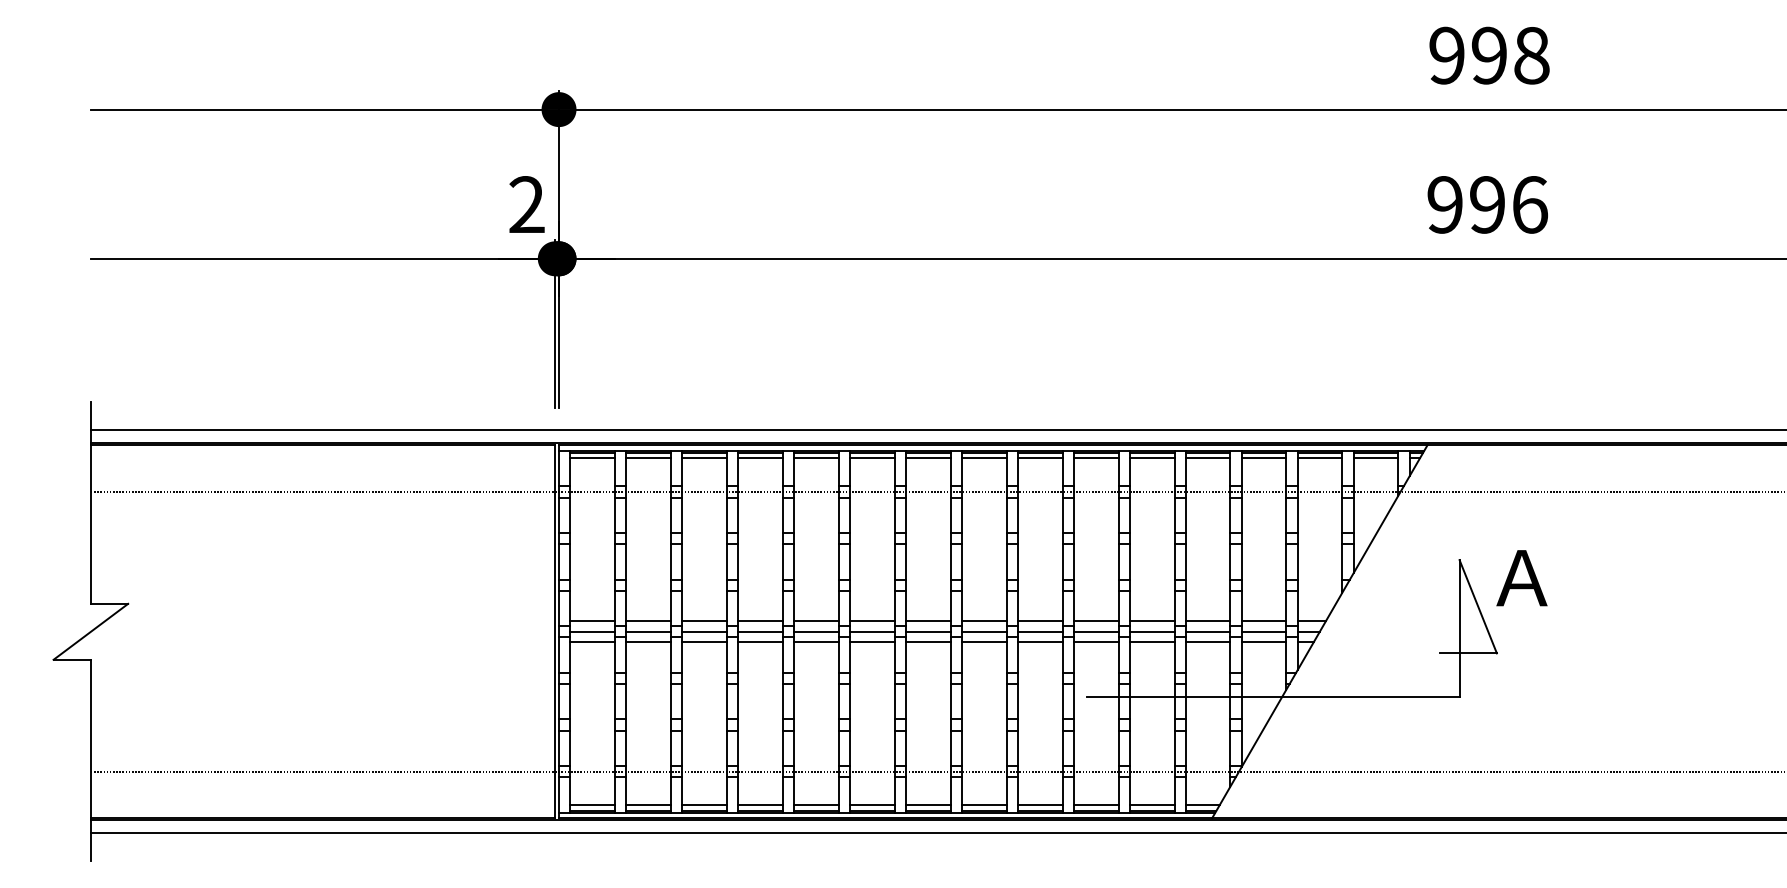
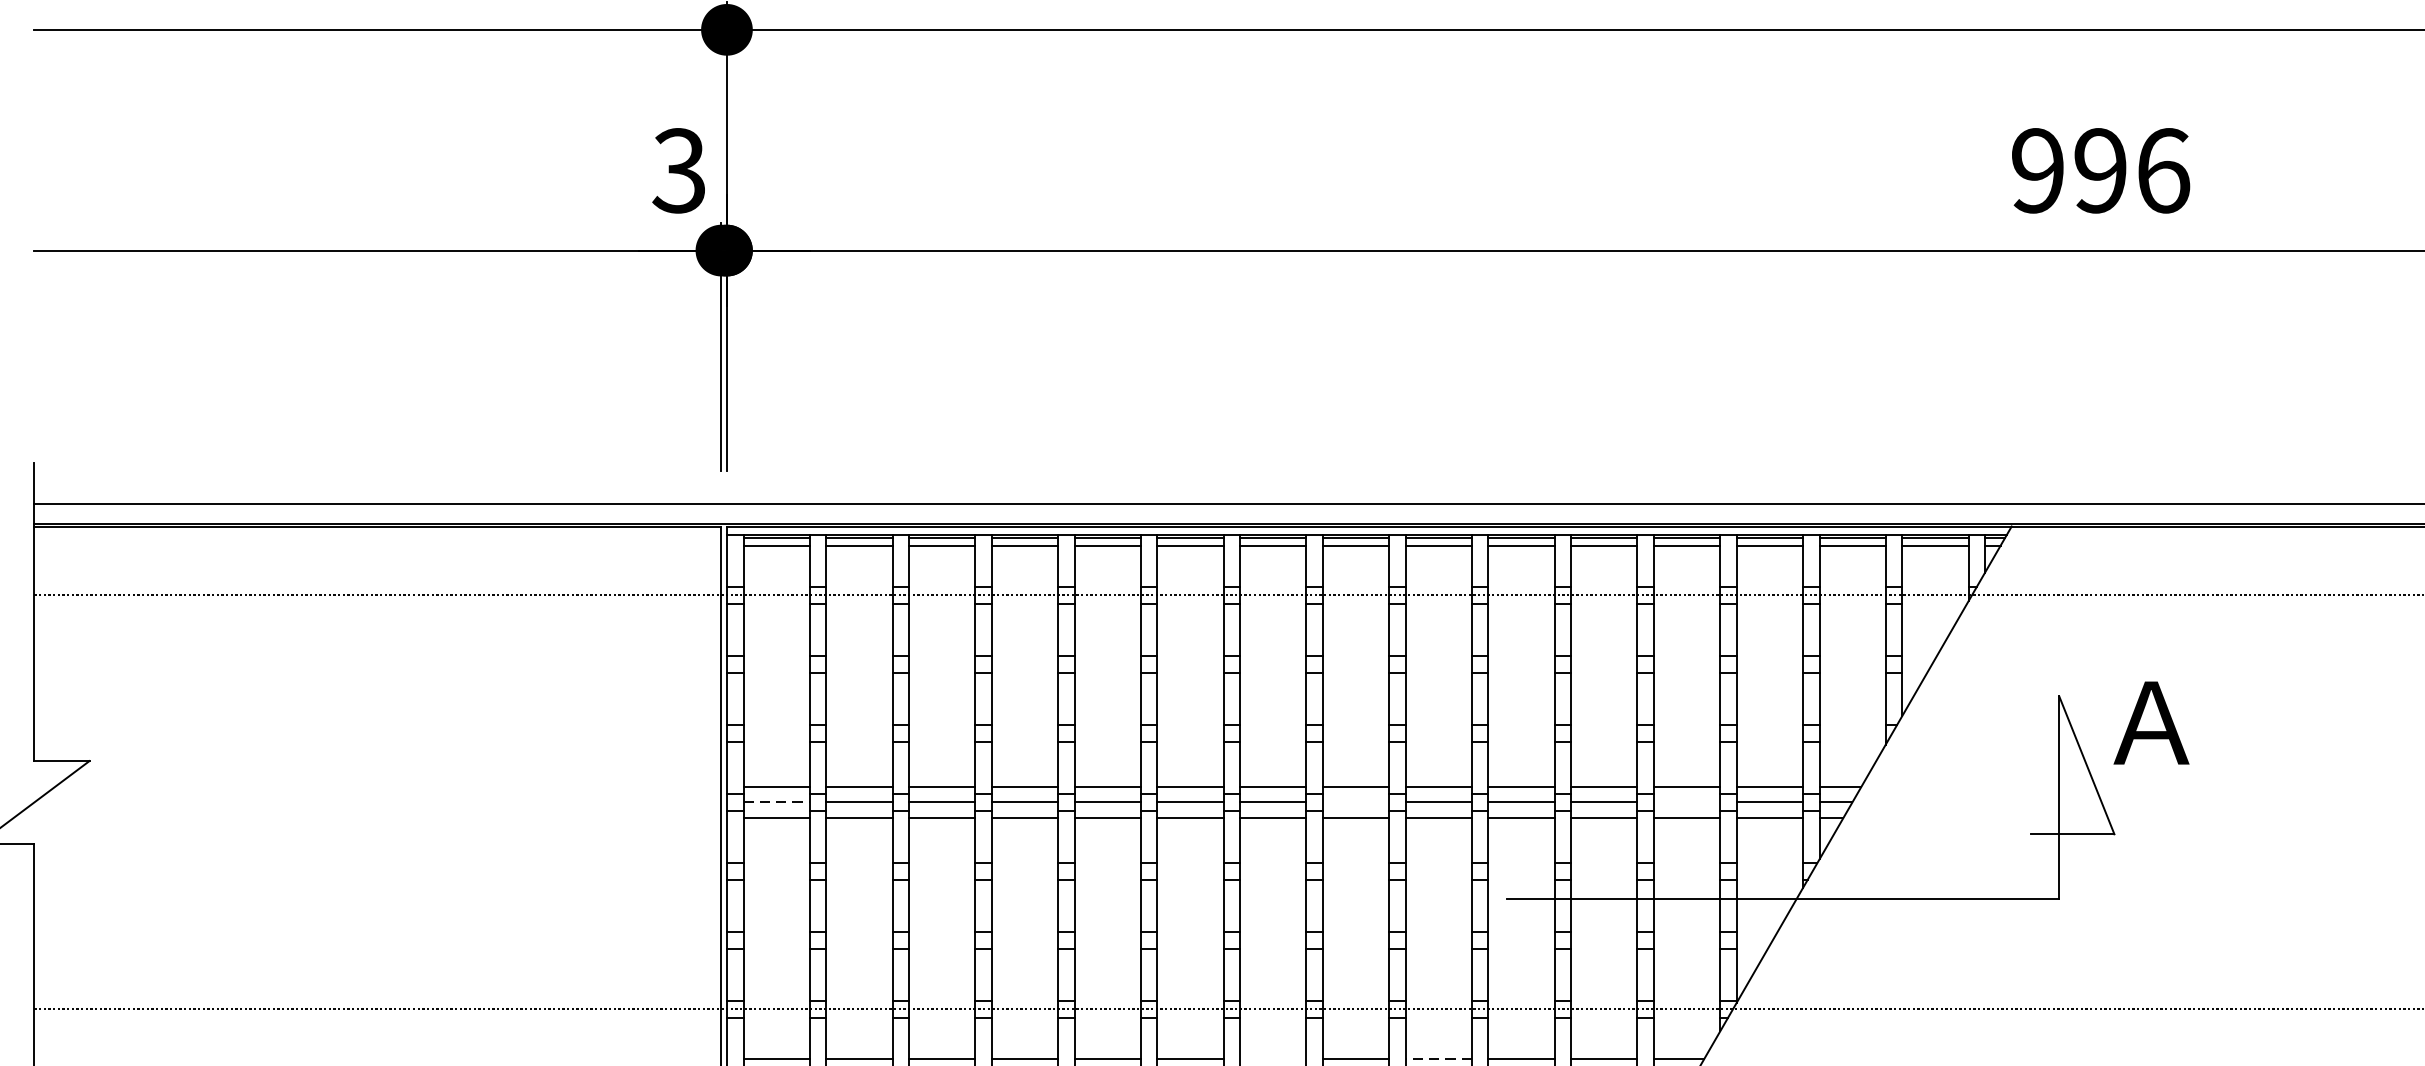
text: (526, 204) -> (678, 170), 2 -> 3
line: (593, 631) -> (777, 801), solid -> dashed
line: (983, 631) -> (1354, 801), removed
line: (1207, 631) -> (1686, 801), removed
line: (927, 805) -> (1272, 1059), removed
line: (1039, 805) -> (1437, 1059), solid -> dashed

